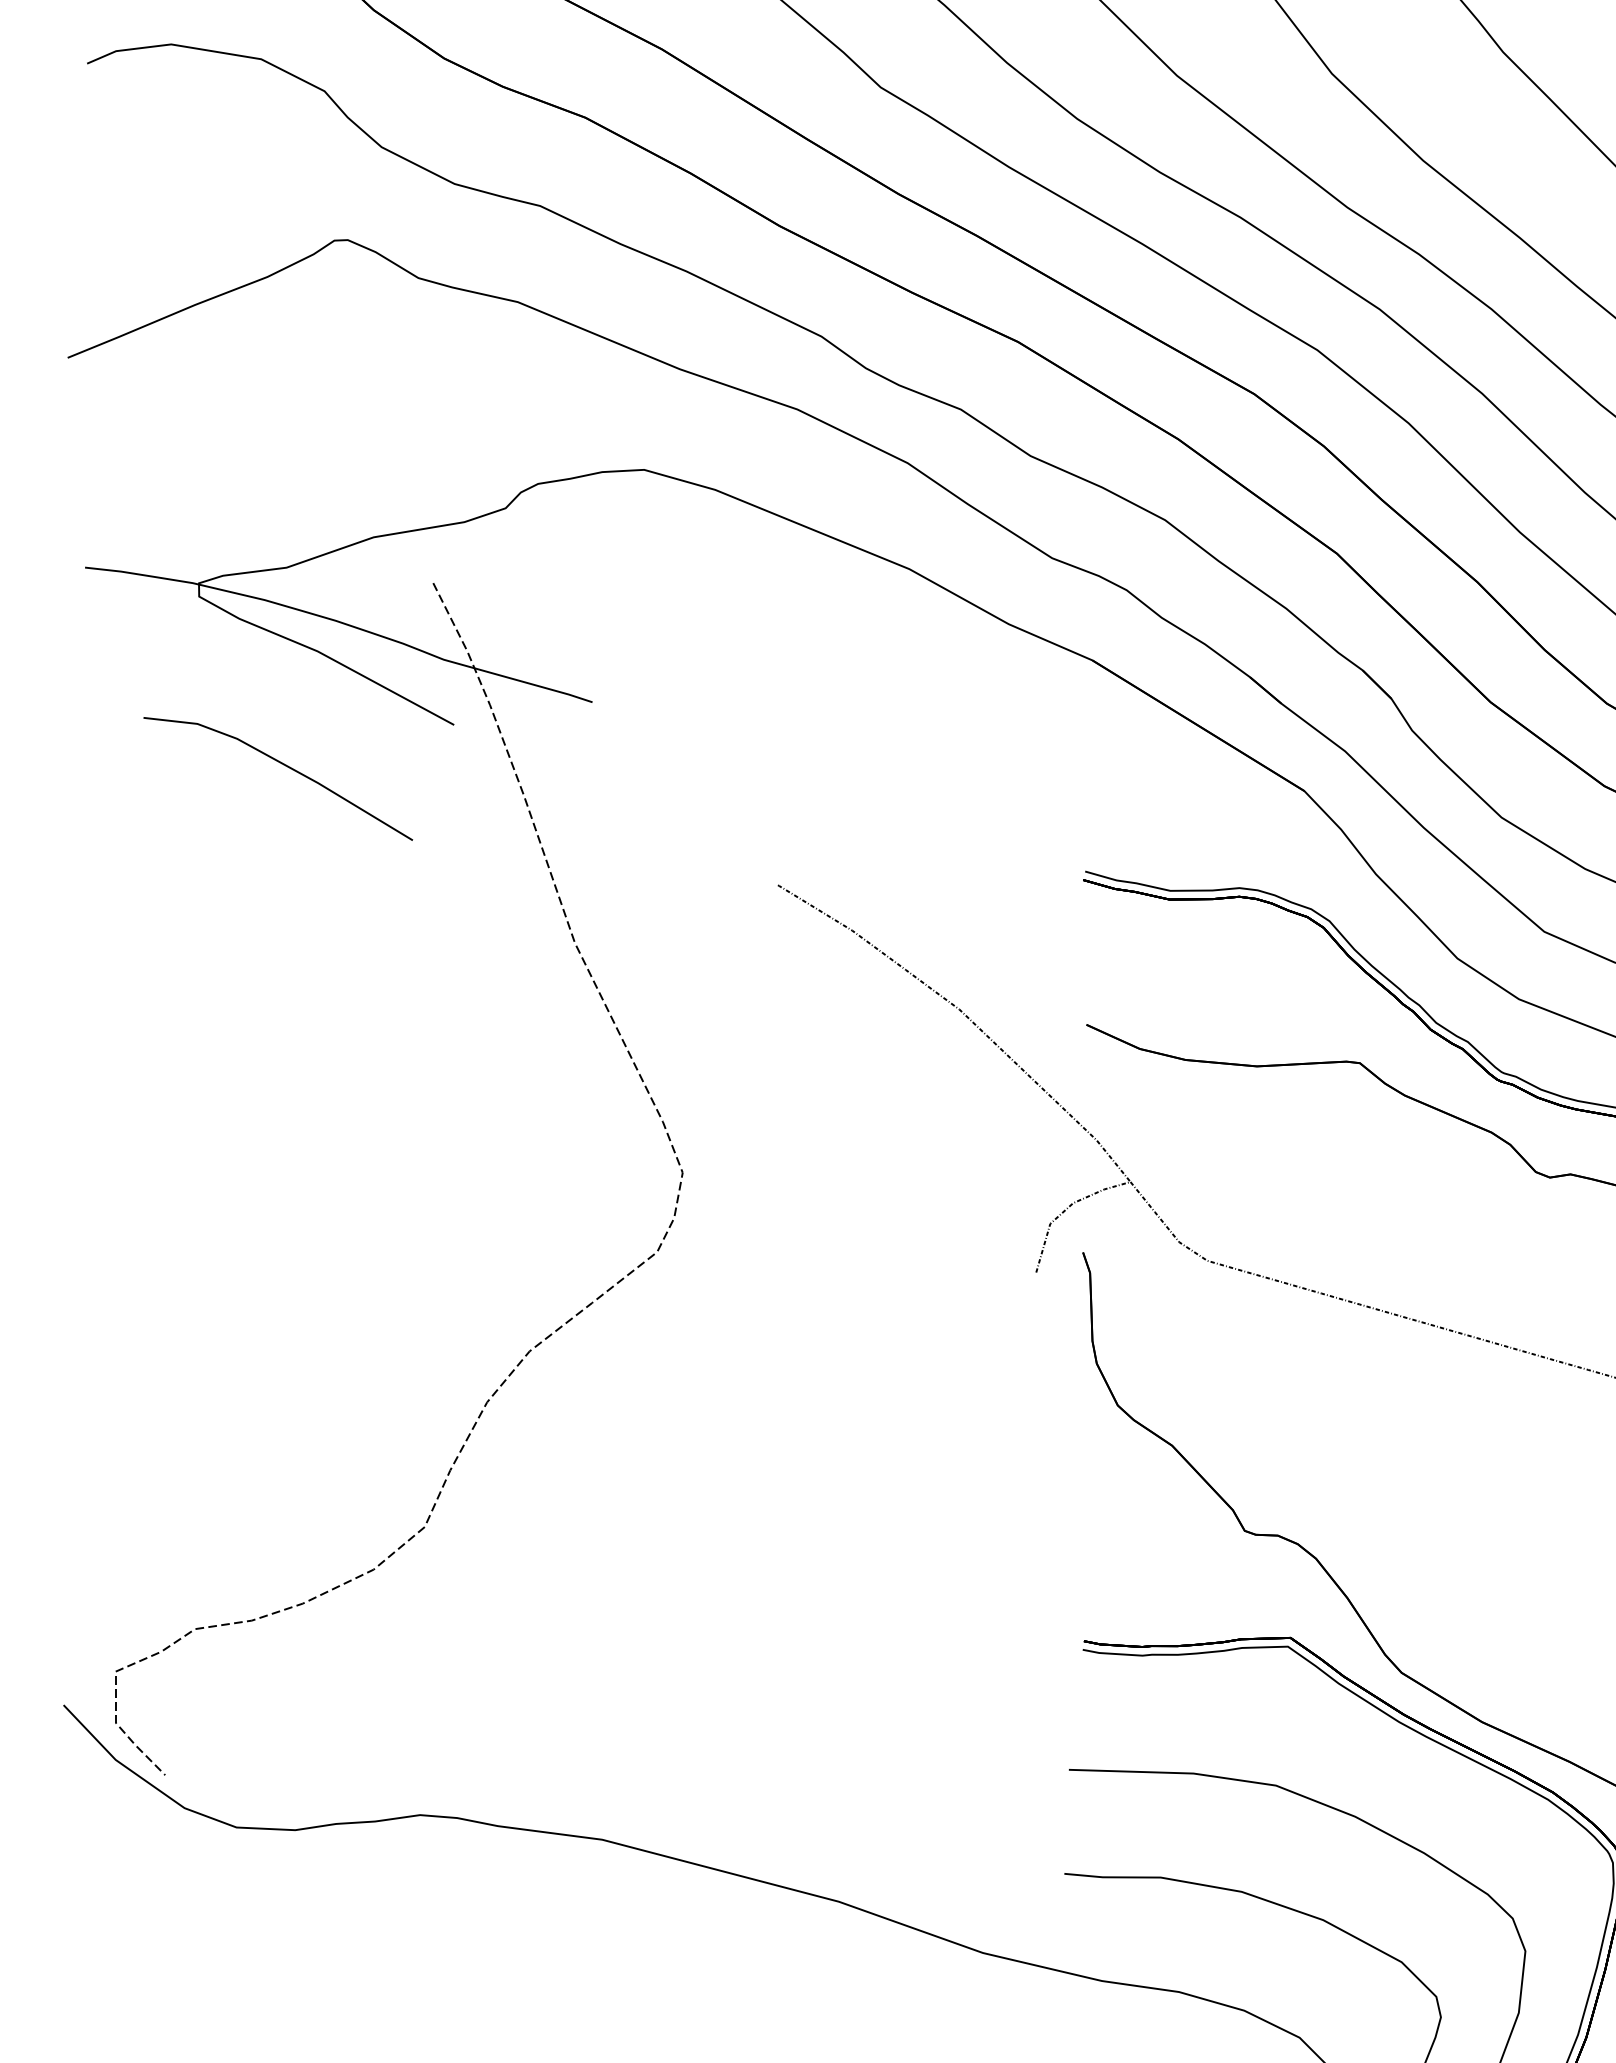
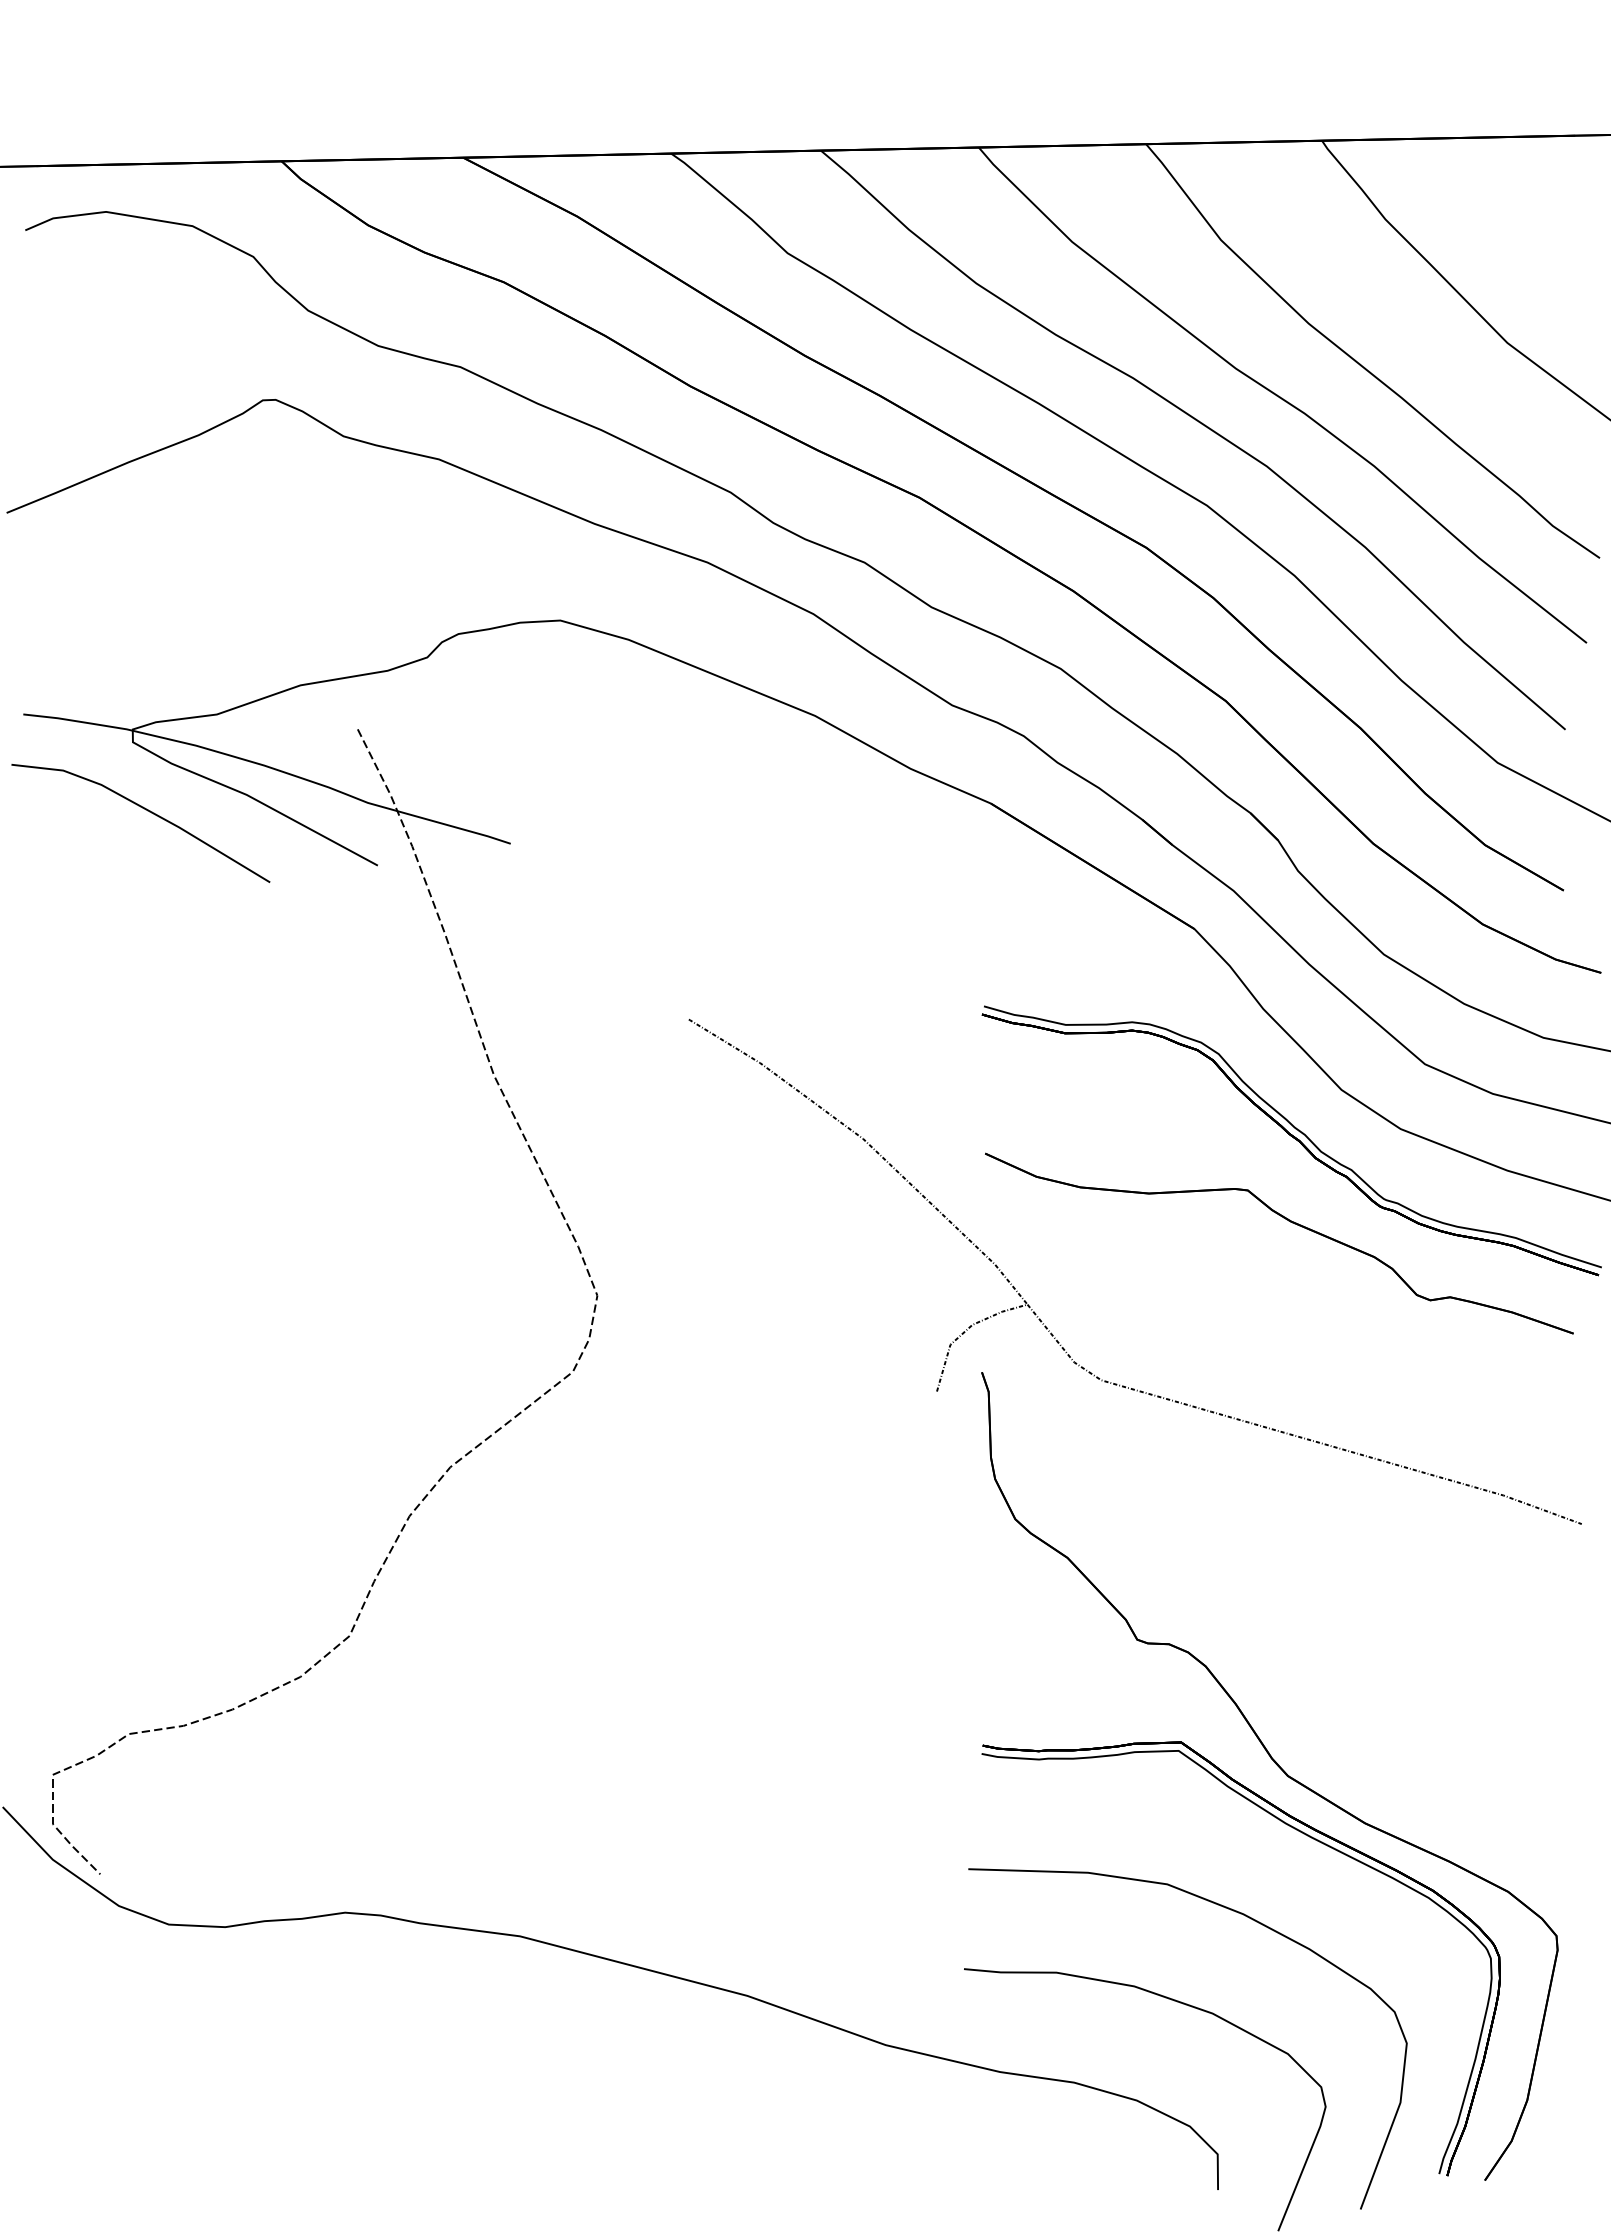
line: (285, 766) -> (147, 811), moved

